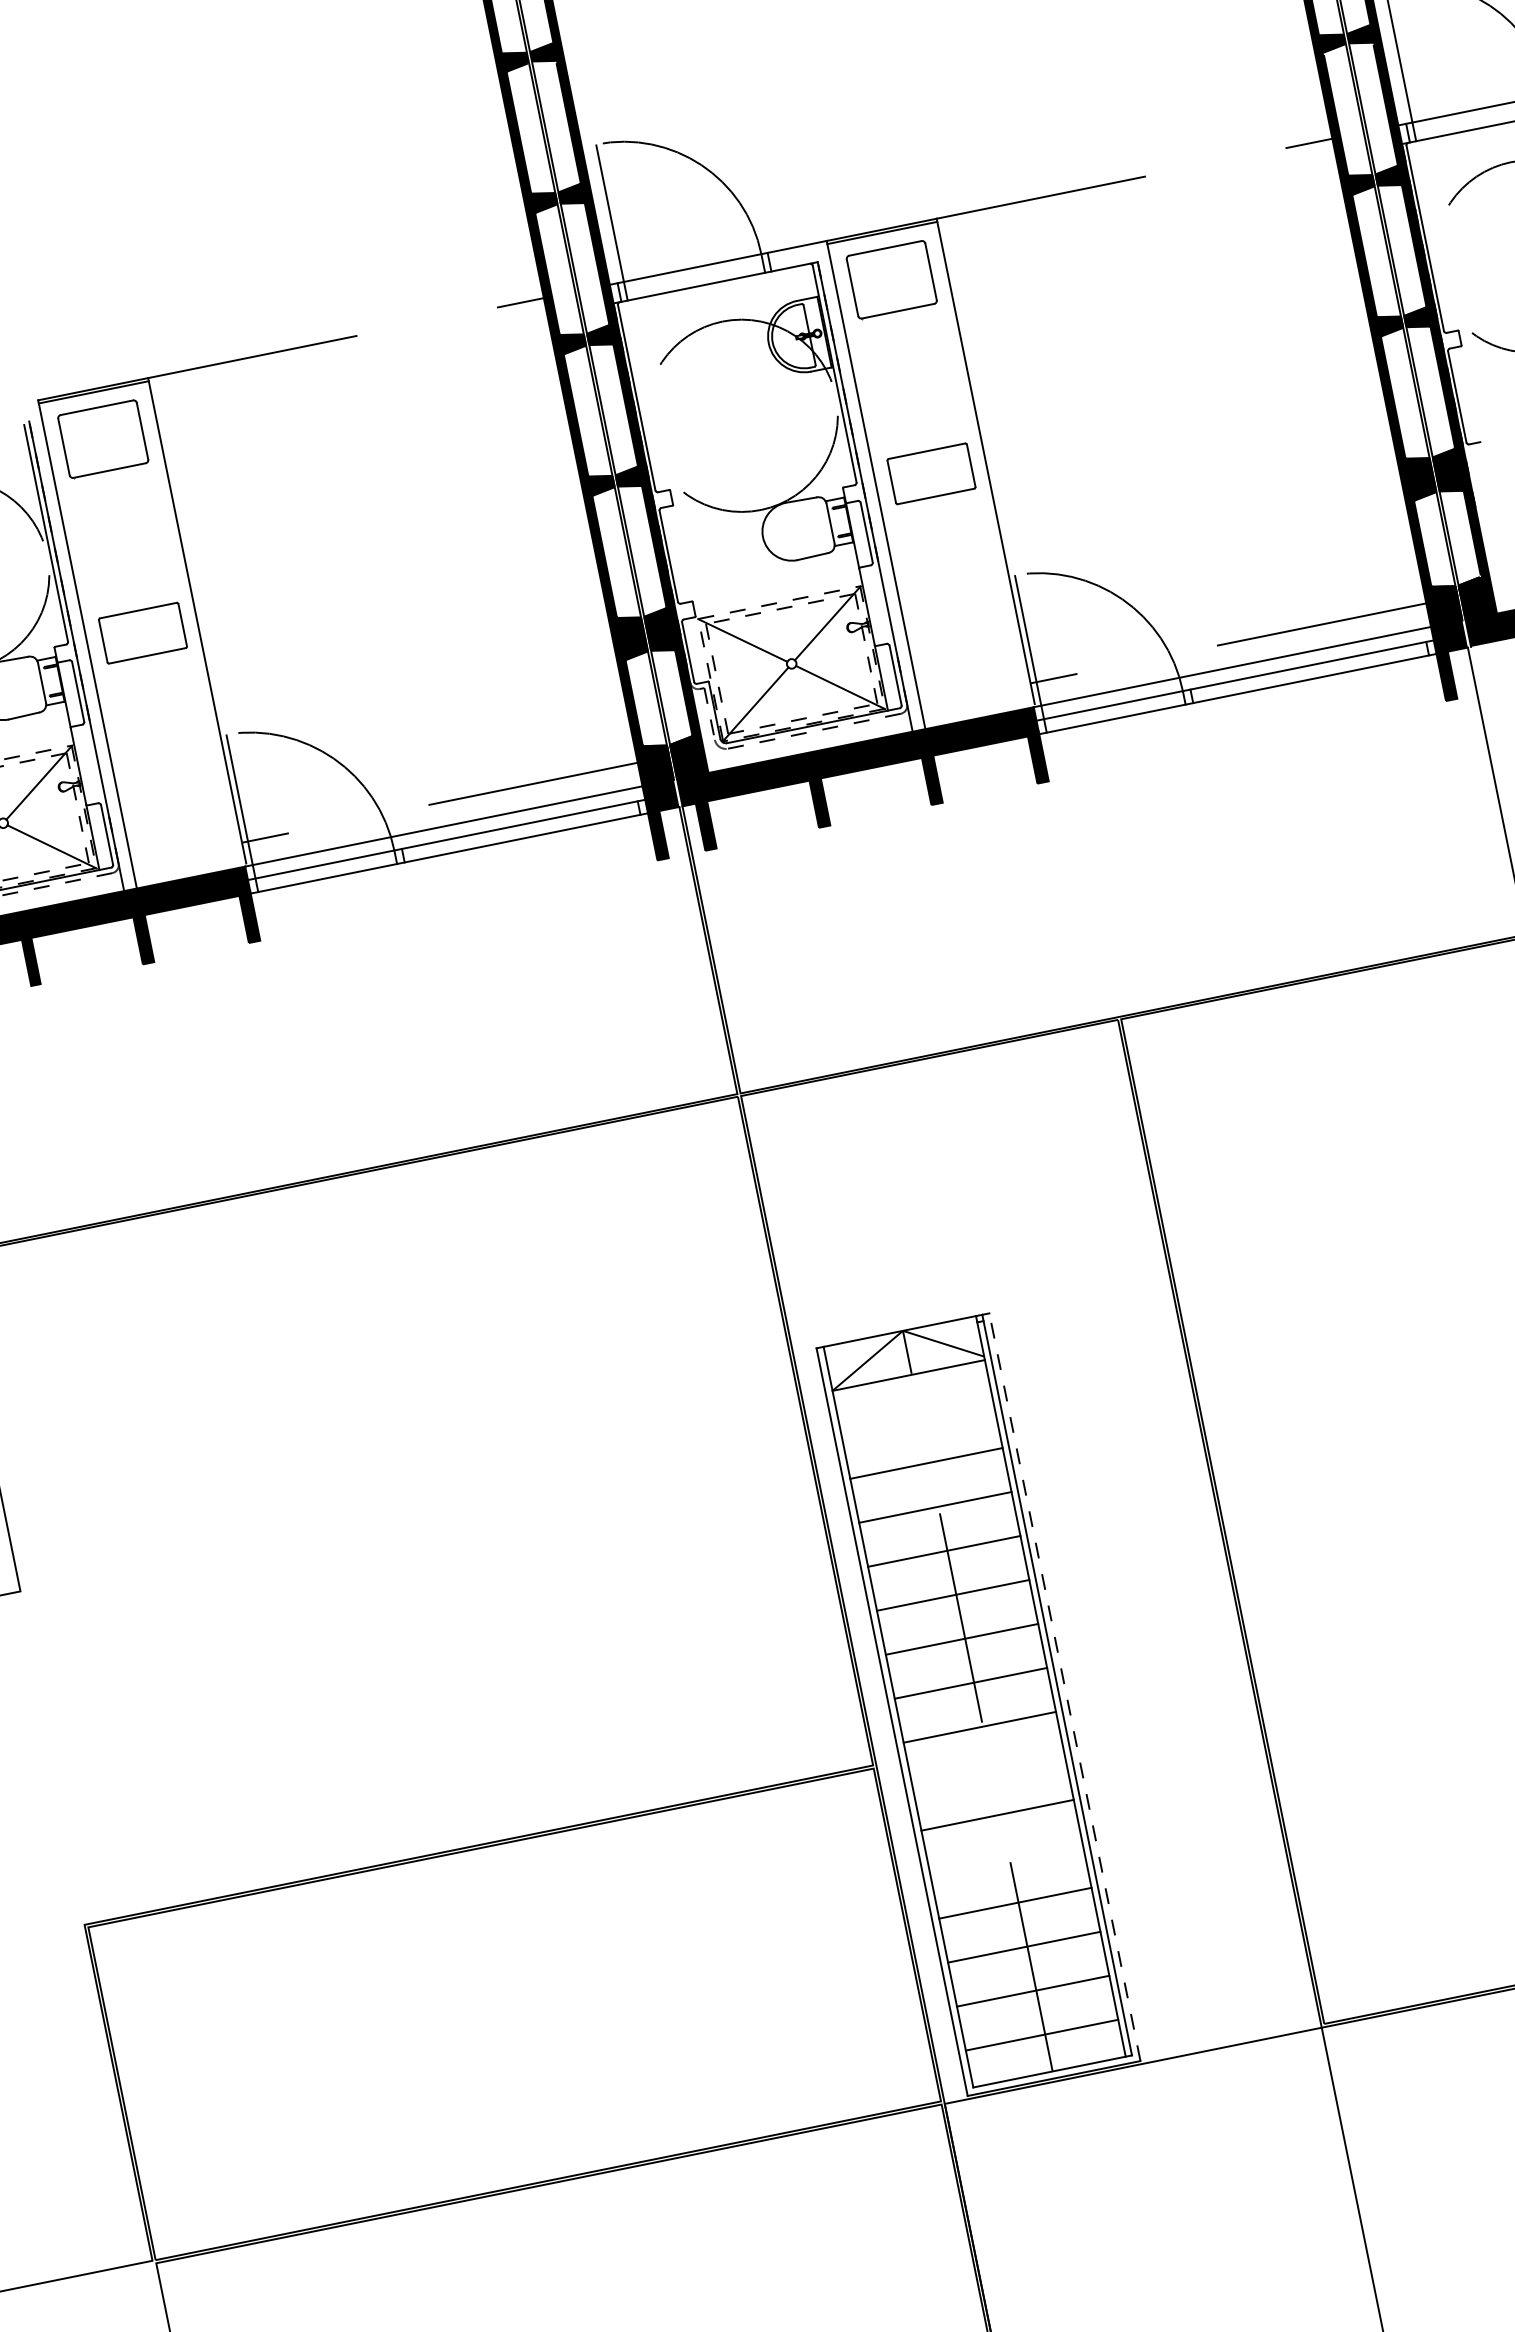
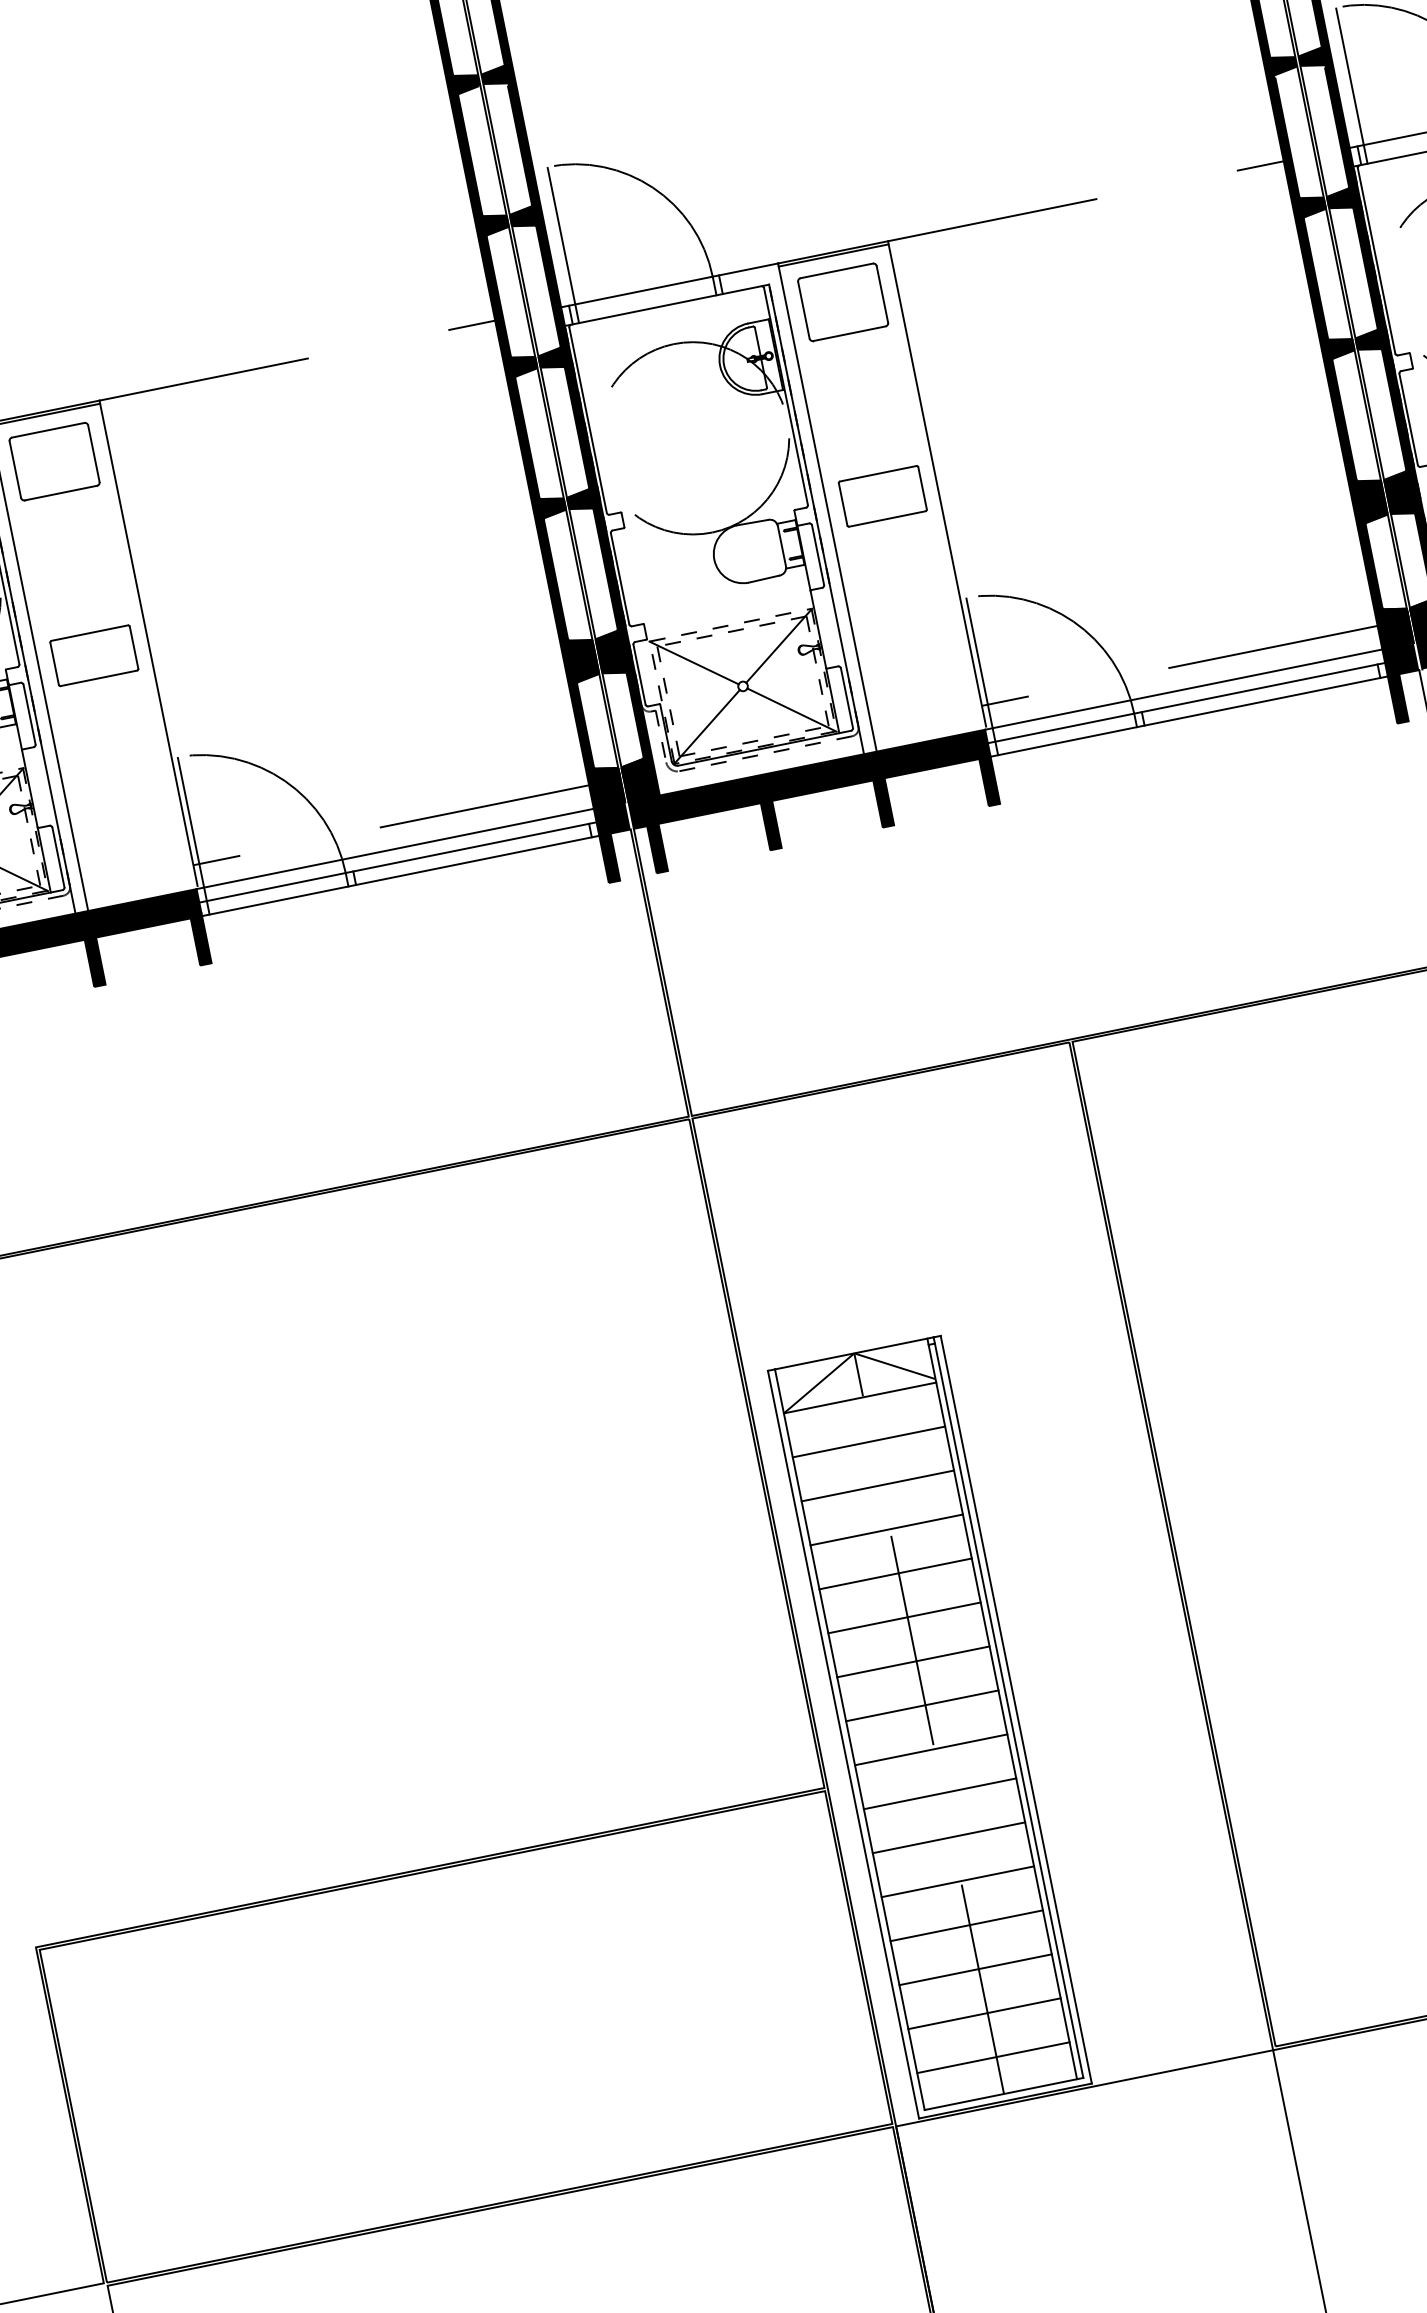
line: (917, 1419) -> (868, 1442), added
line: (1064, 1686) -> (1015, 1709), dashed -> solid
line: (988, 1770) -> (939, 1793), added
line: (1006, 1858) -> (957, 1881), added

